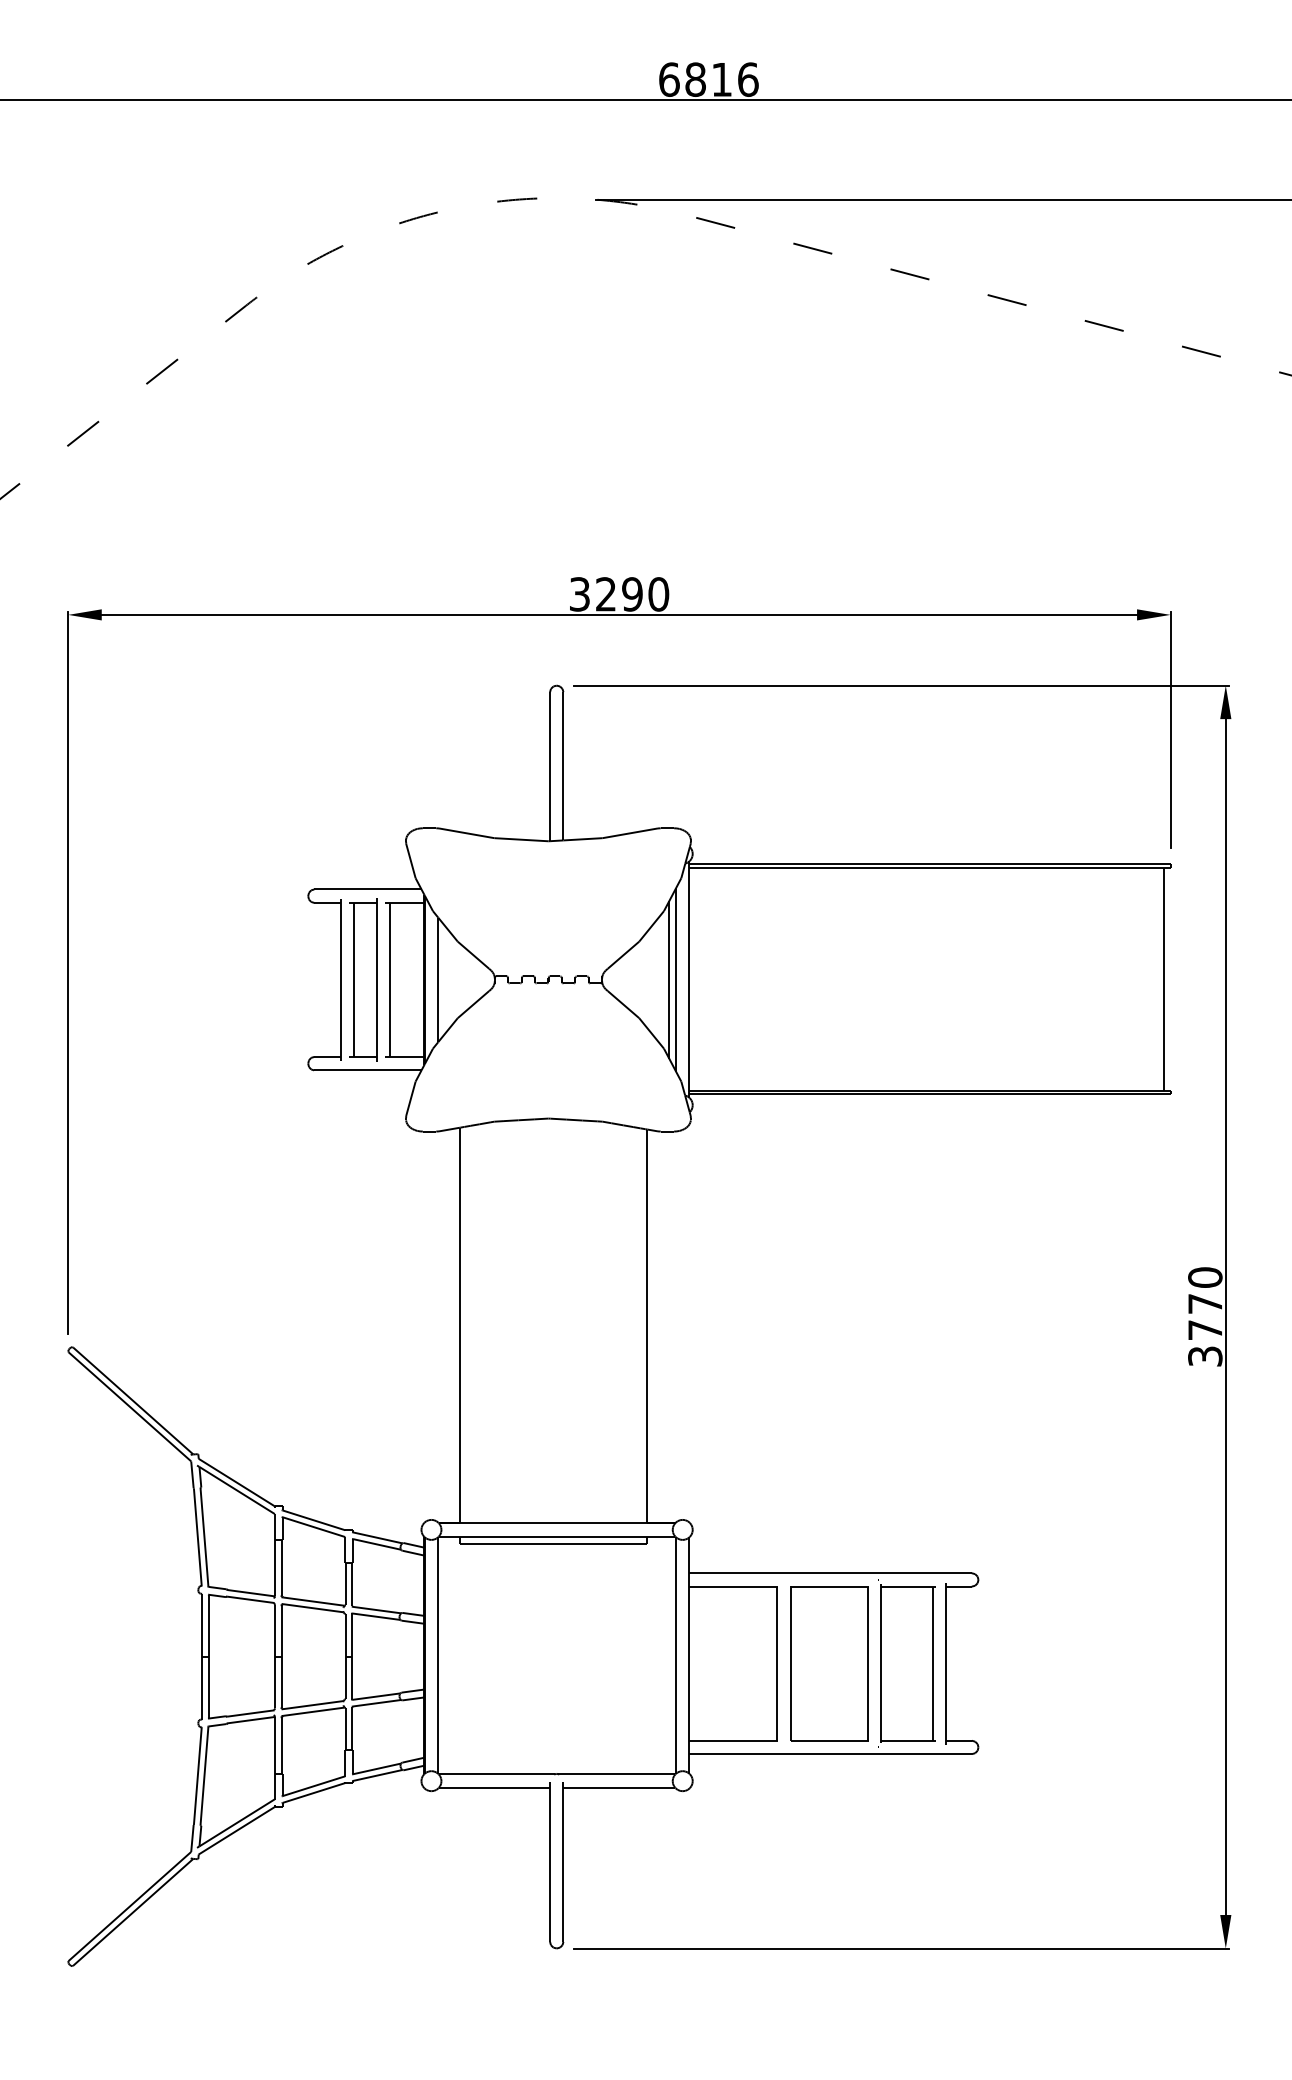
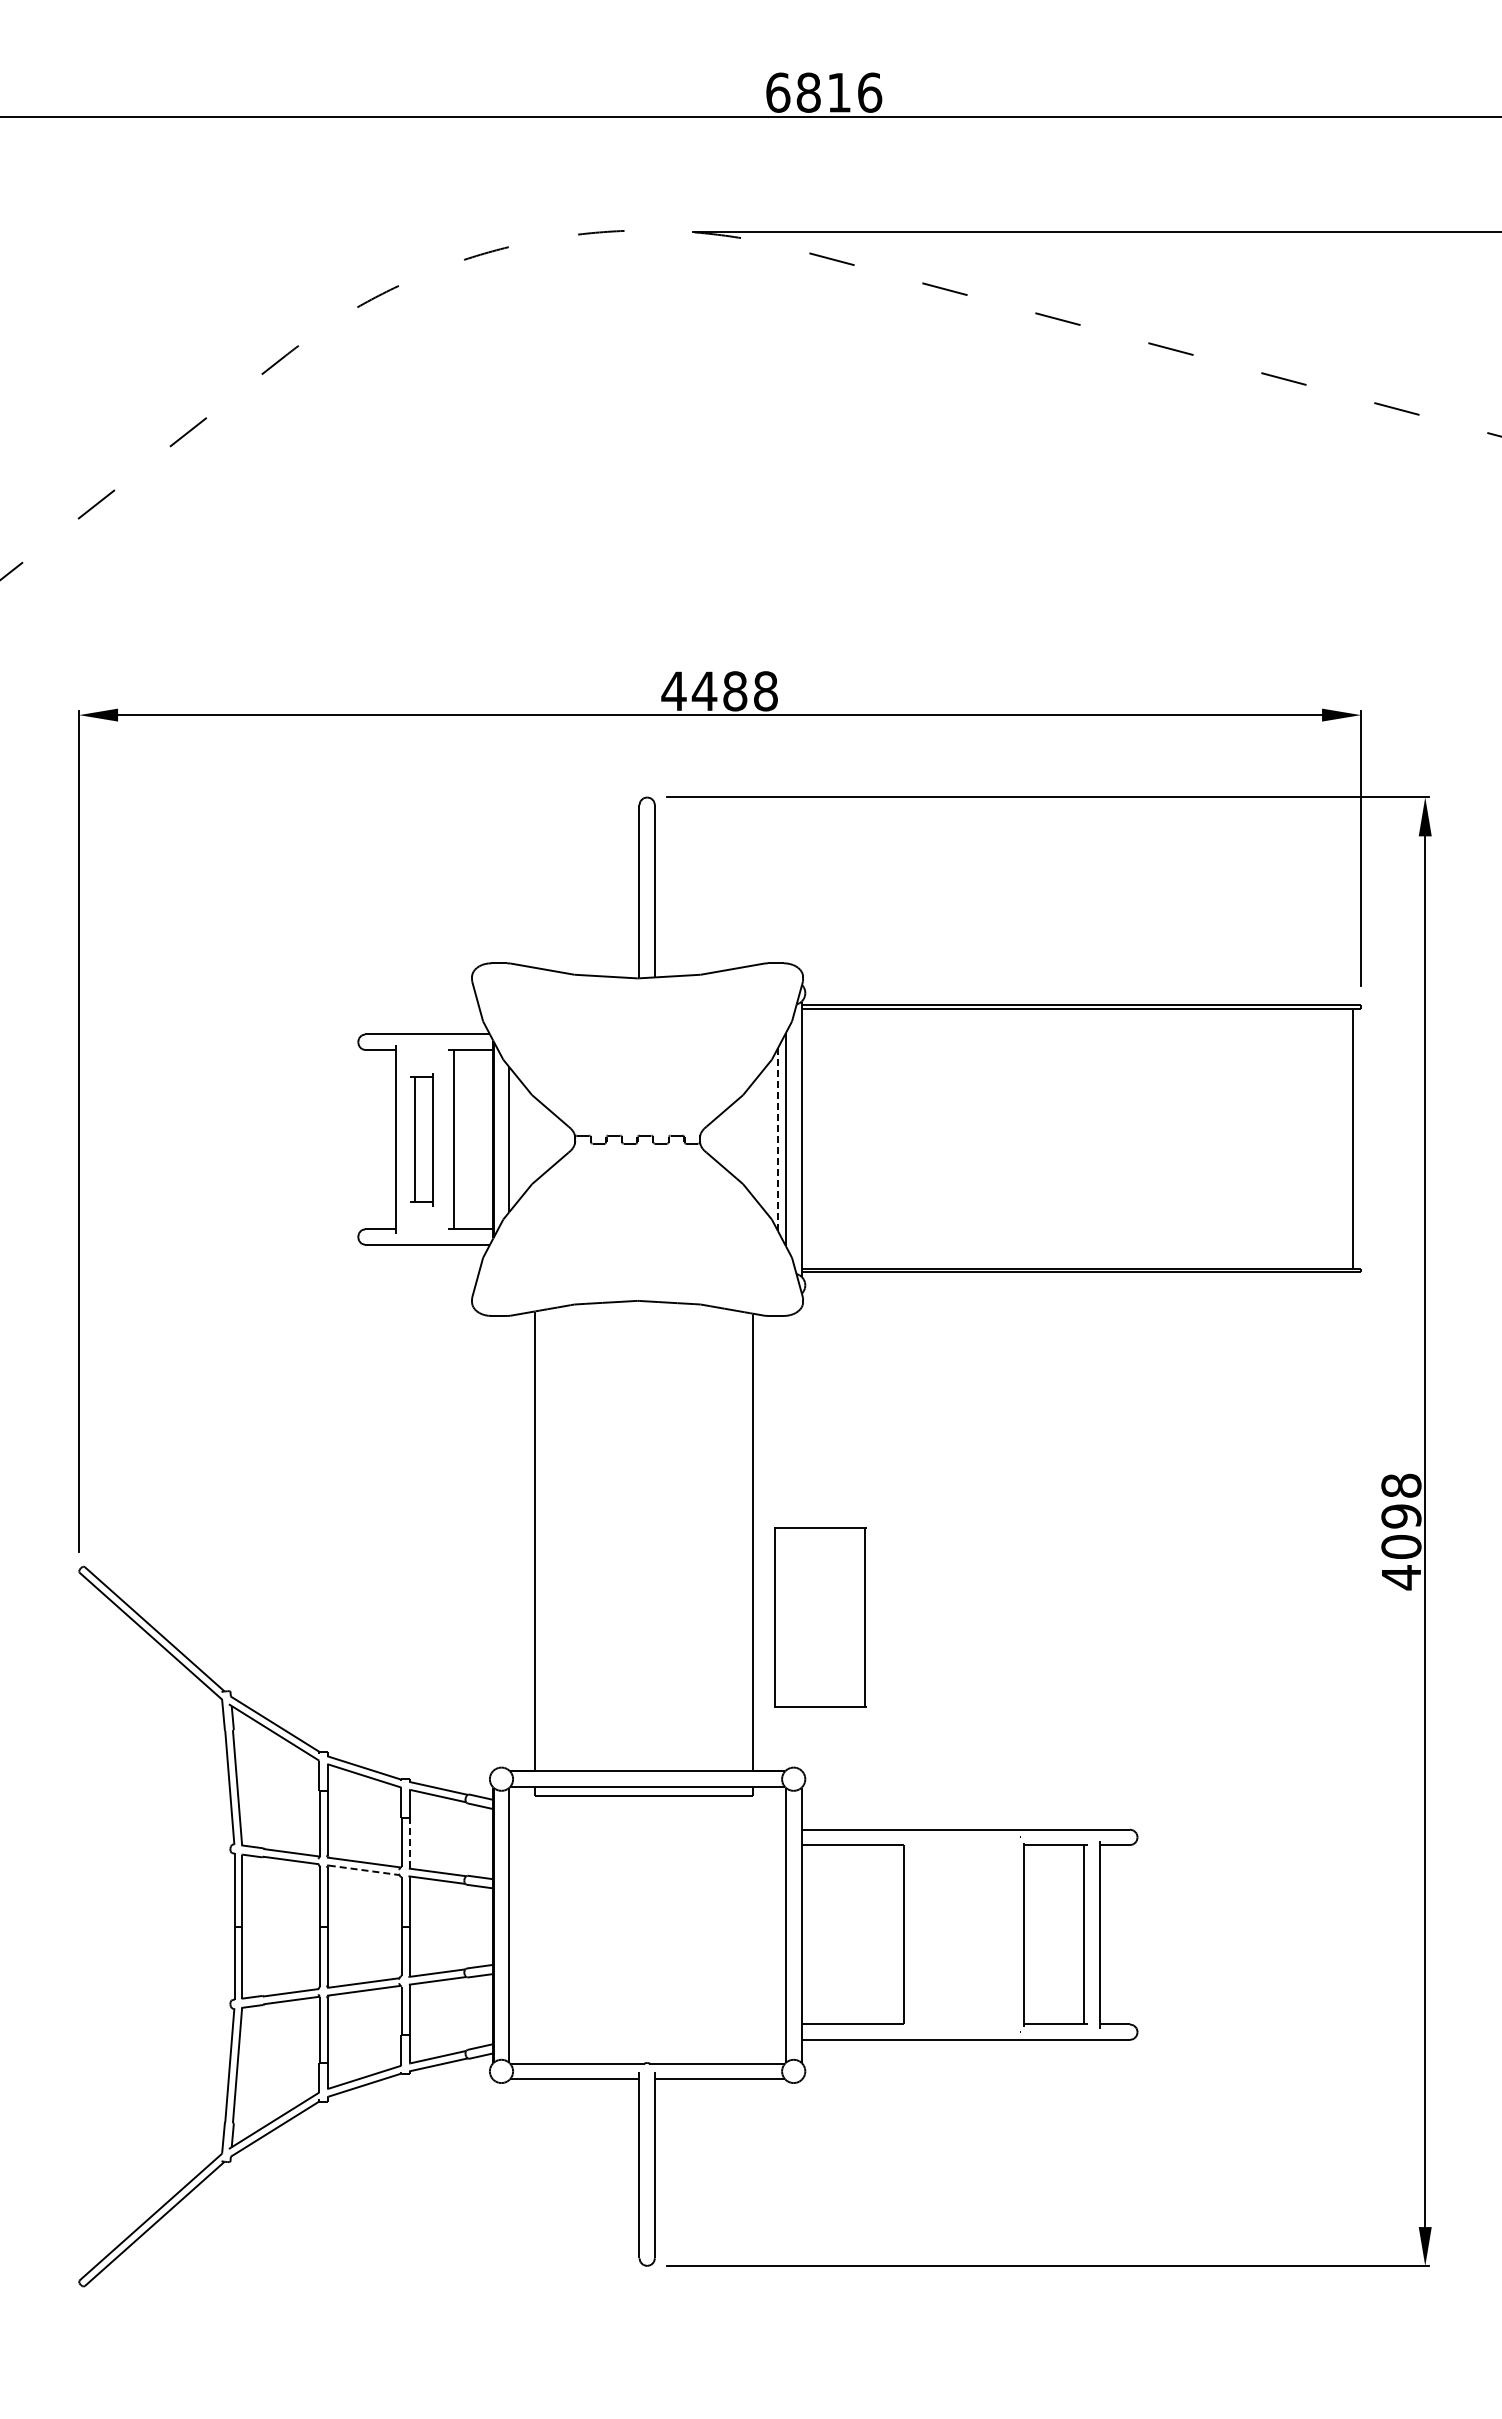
text: (618, 594) -> (719, 691), 3290 -> 4488
part: (362, 979) -> (421, 1139), size x0.7
line: (668, 980) -> (777, 1140), solid -> dashed
text: (1205, 1316) -> (1401, 1531), 3770 -> 4098
line: (352, 1585) -> (409, 1843), solid -> dashed
line: (313, 1608) -> (364, 1870), solid -> dashed
part: (829, 1663) -> (820, 1617), moved

